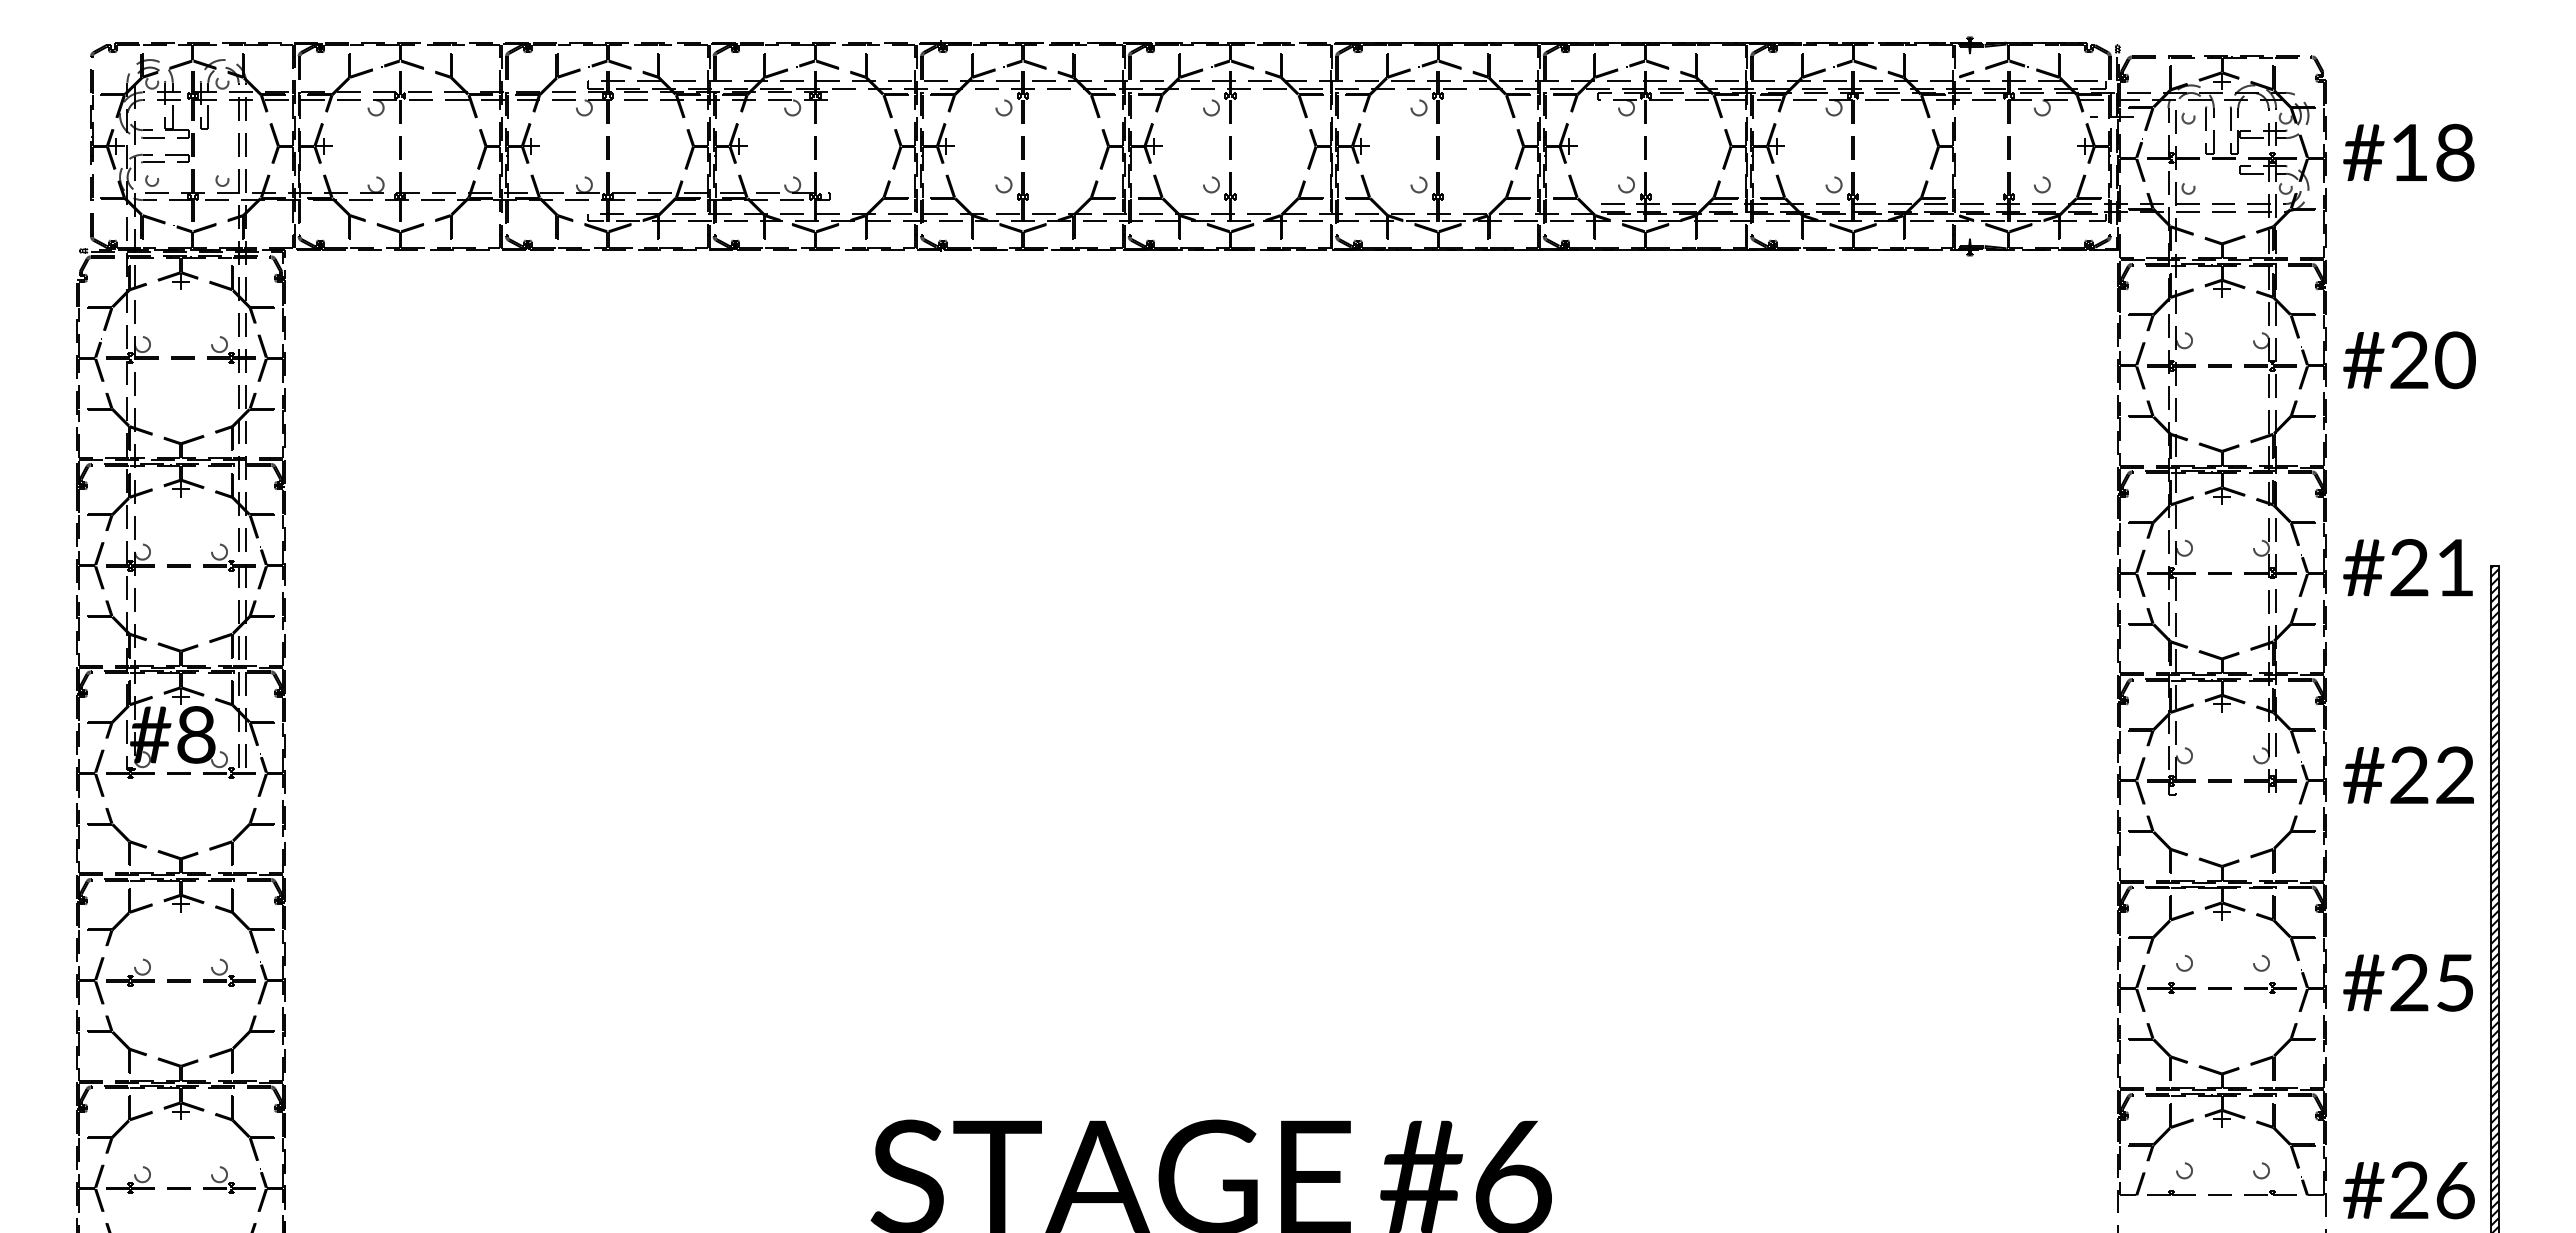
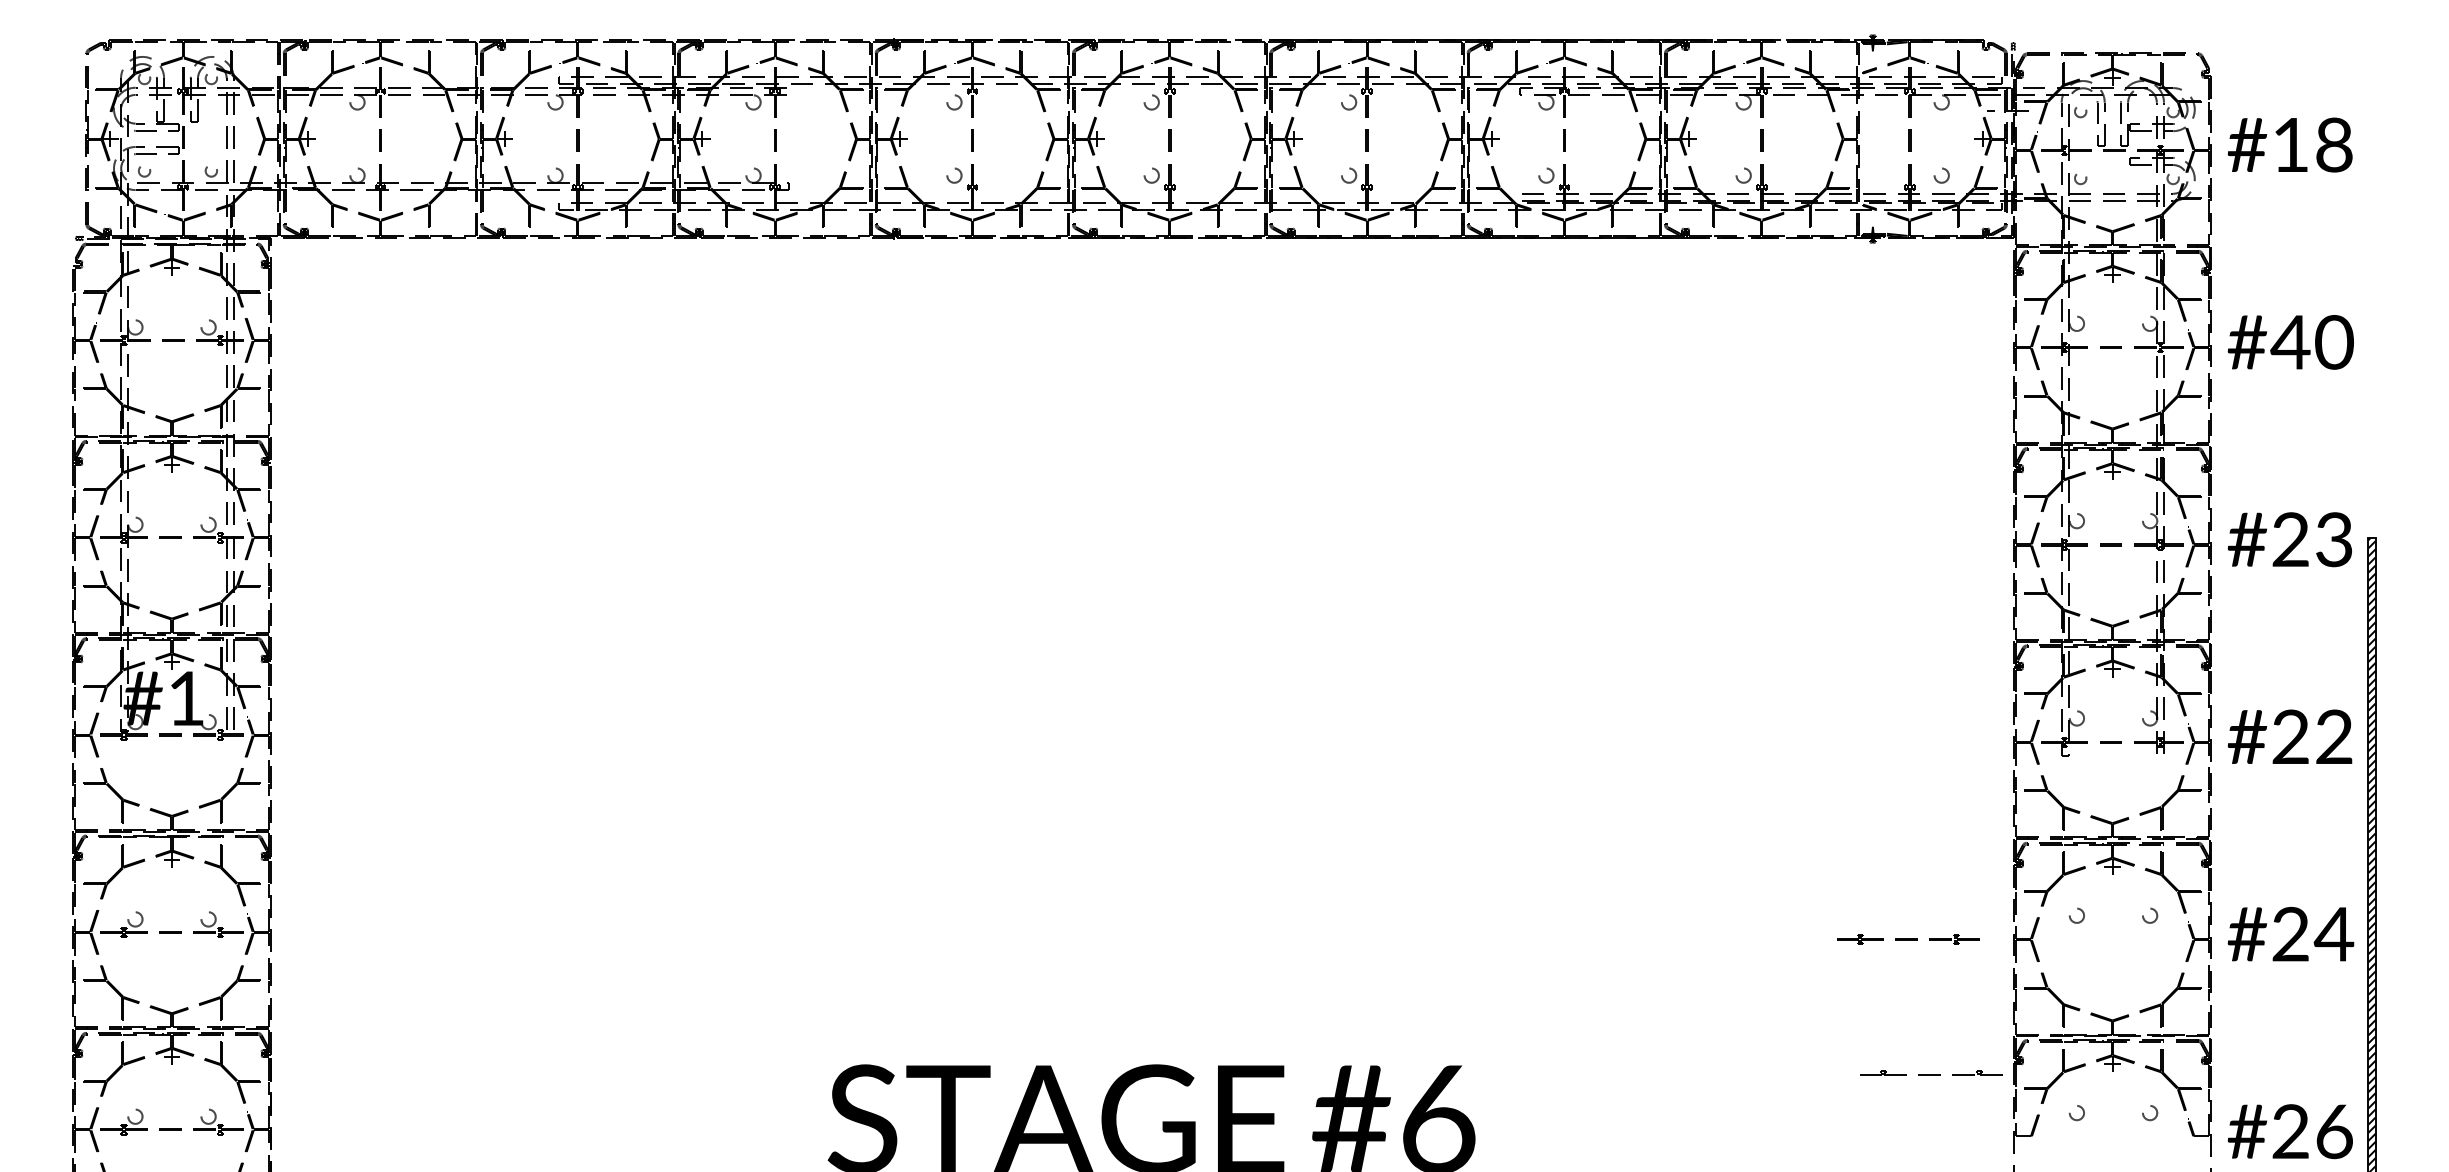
text: (2408, 359) -> (2289, 341), #20 -> #40
text: (2454, 567) -> (2333, 539), #21 -> #23
text: (196, 734) -> (186, 698), #8 -> #1
text: (2454, 982) -> (2333, 933), #25 -> #24
part: (2221, 987) -> (1907, 938), moved
part: (2221, 1192) -> (1930, 1072), moved

